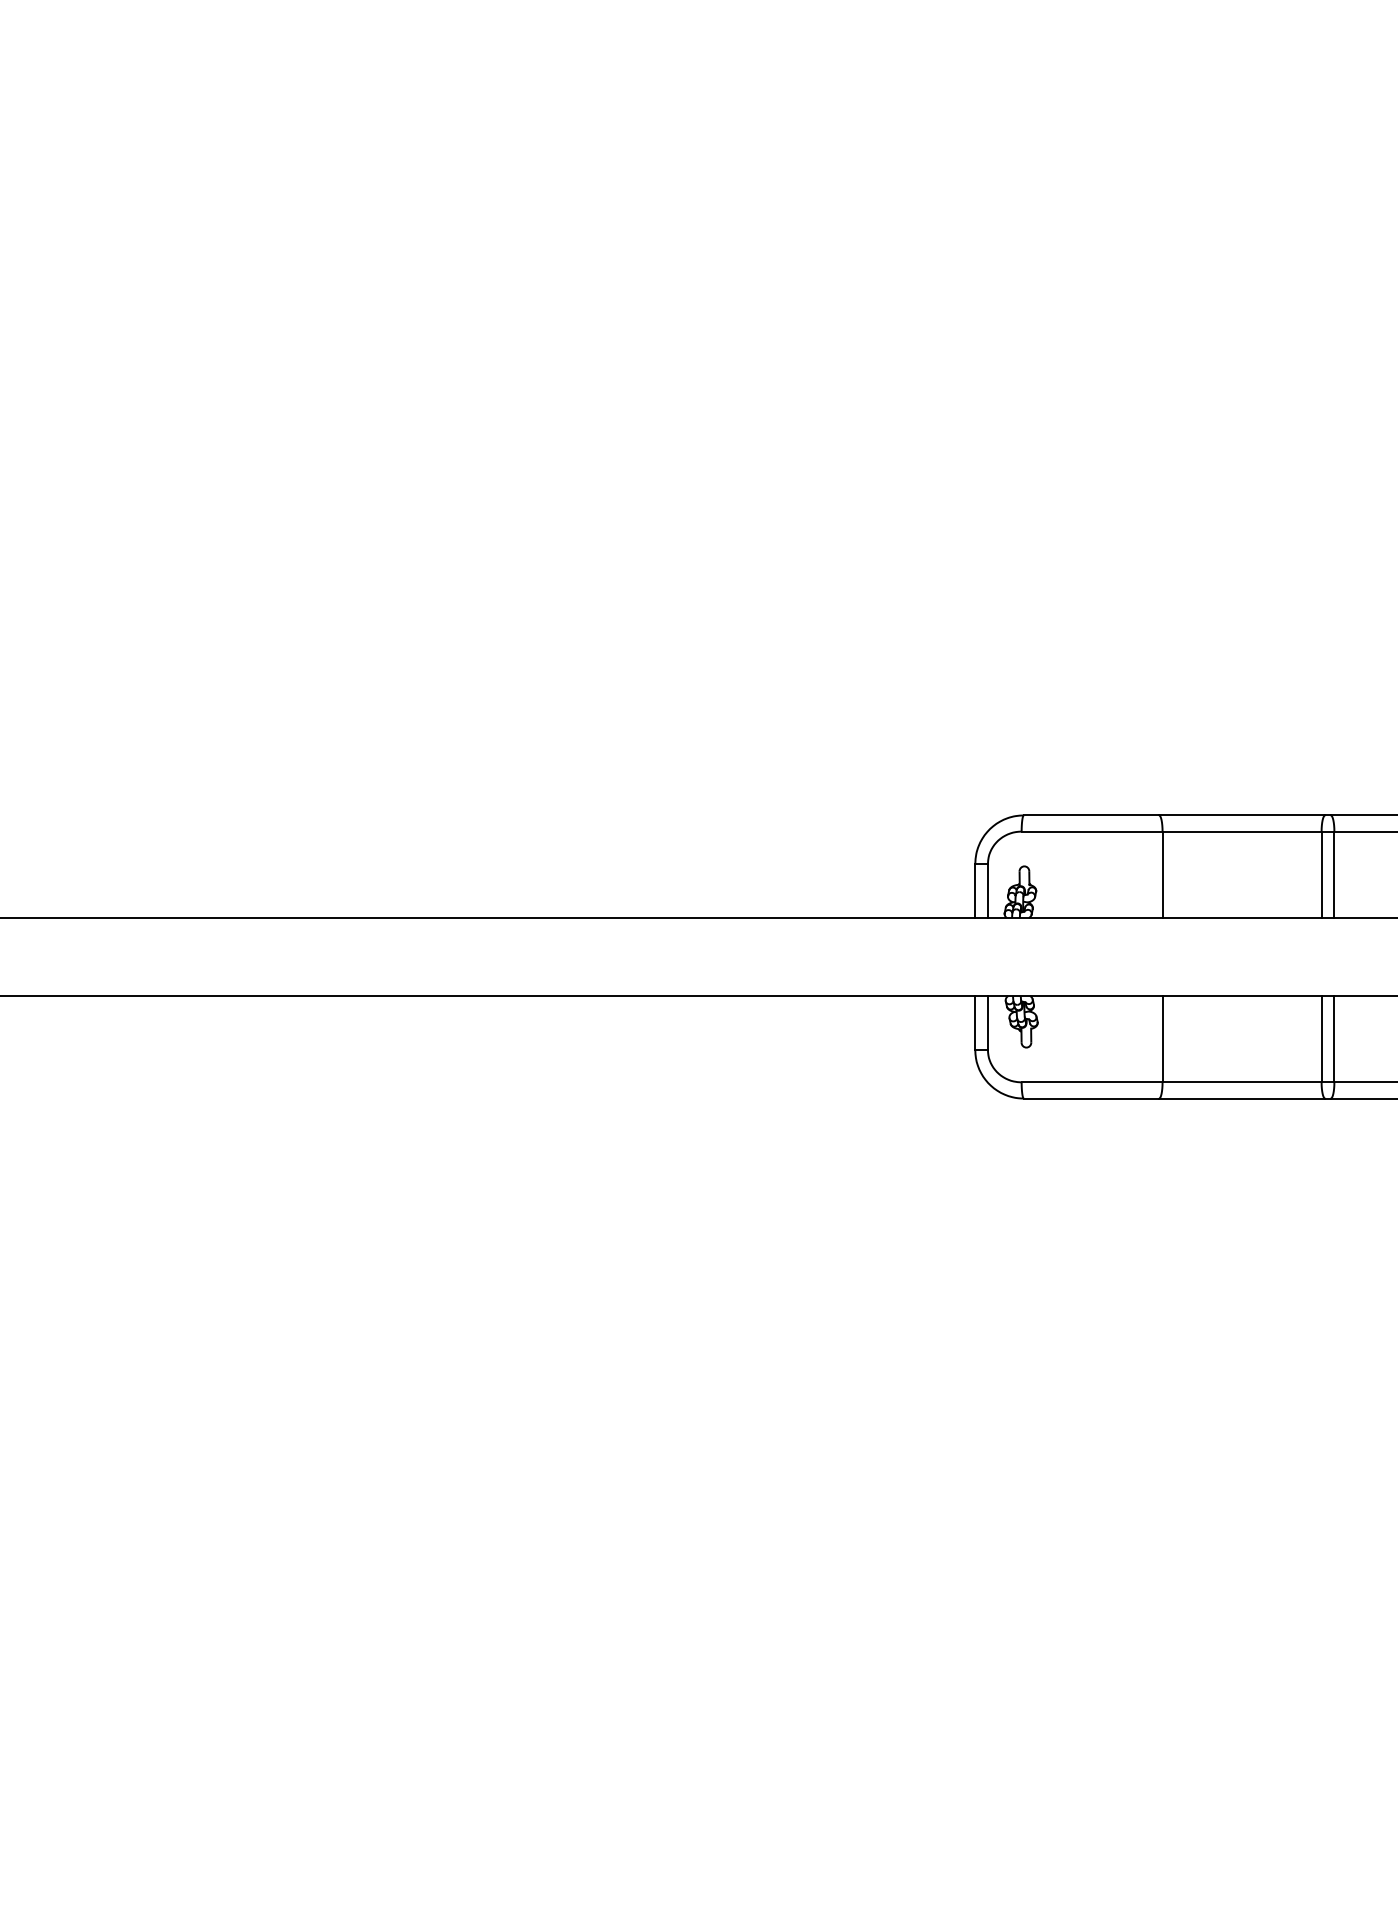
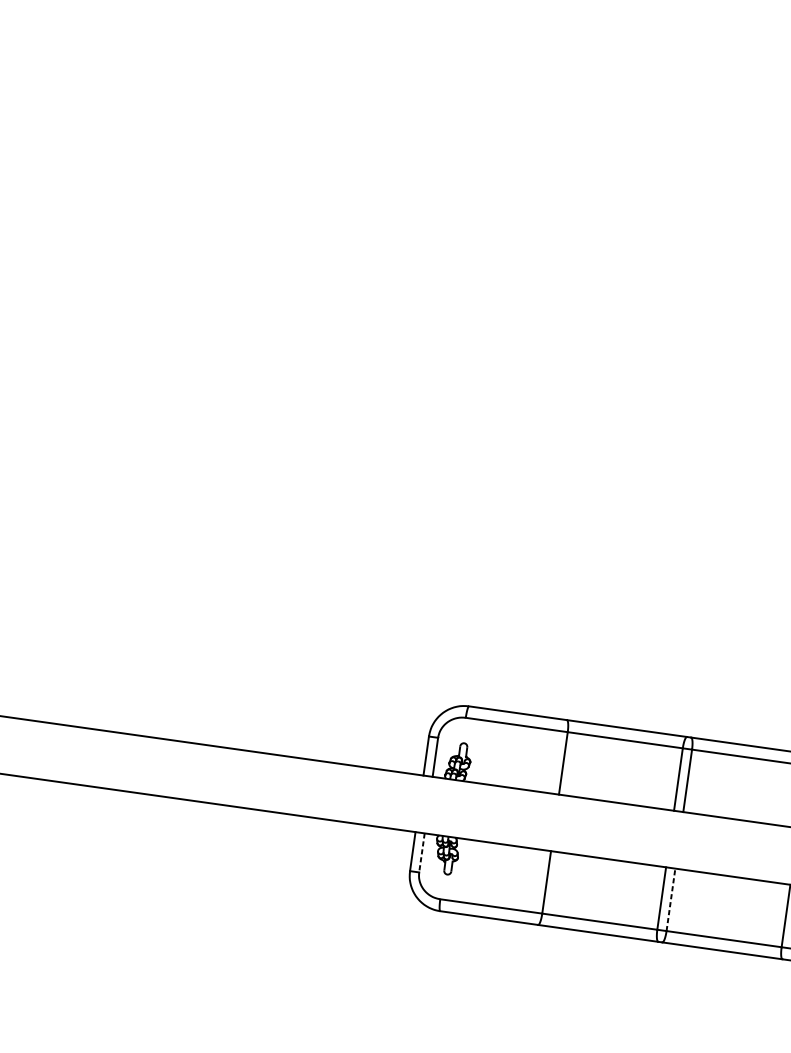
line: (987, 1023) -> (421, 853), solid -> dashed
line: (1334, 1038) -> (671, 899), solid -> dashed

